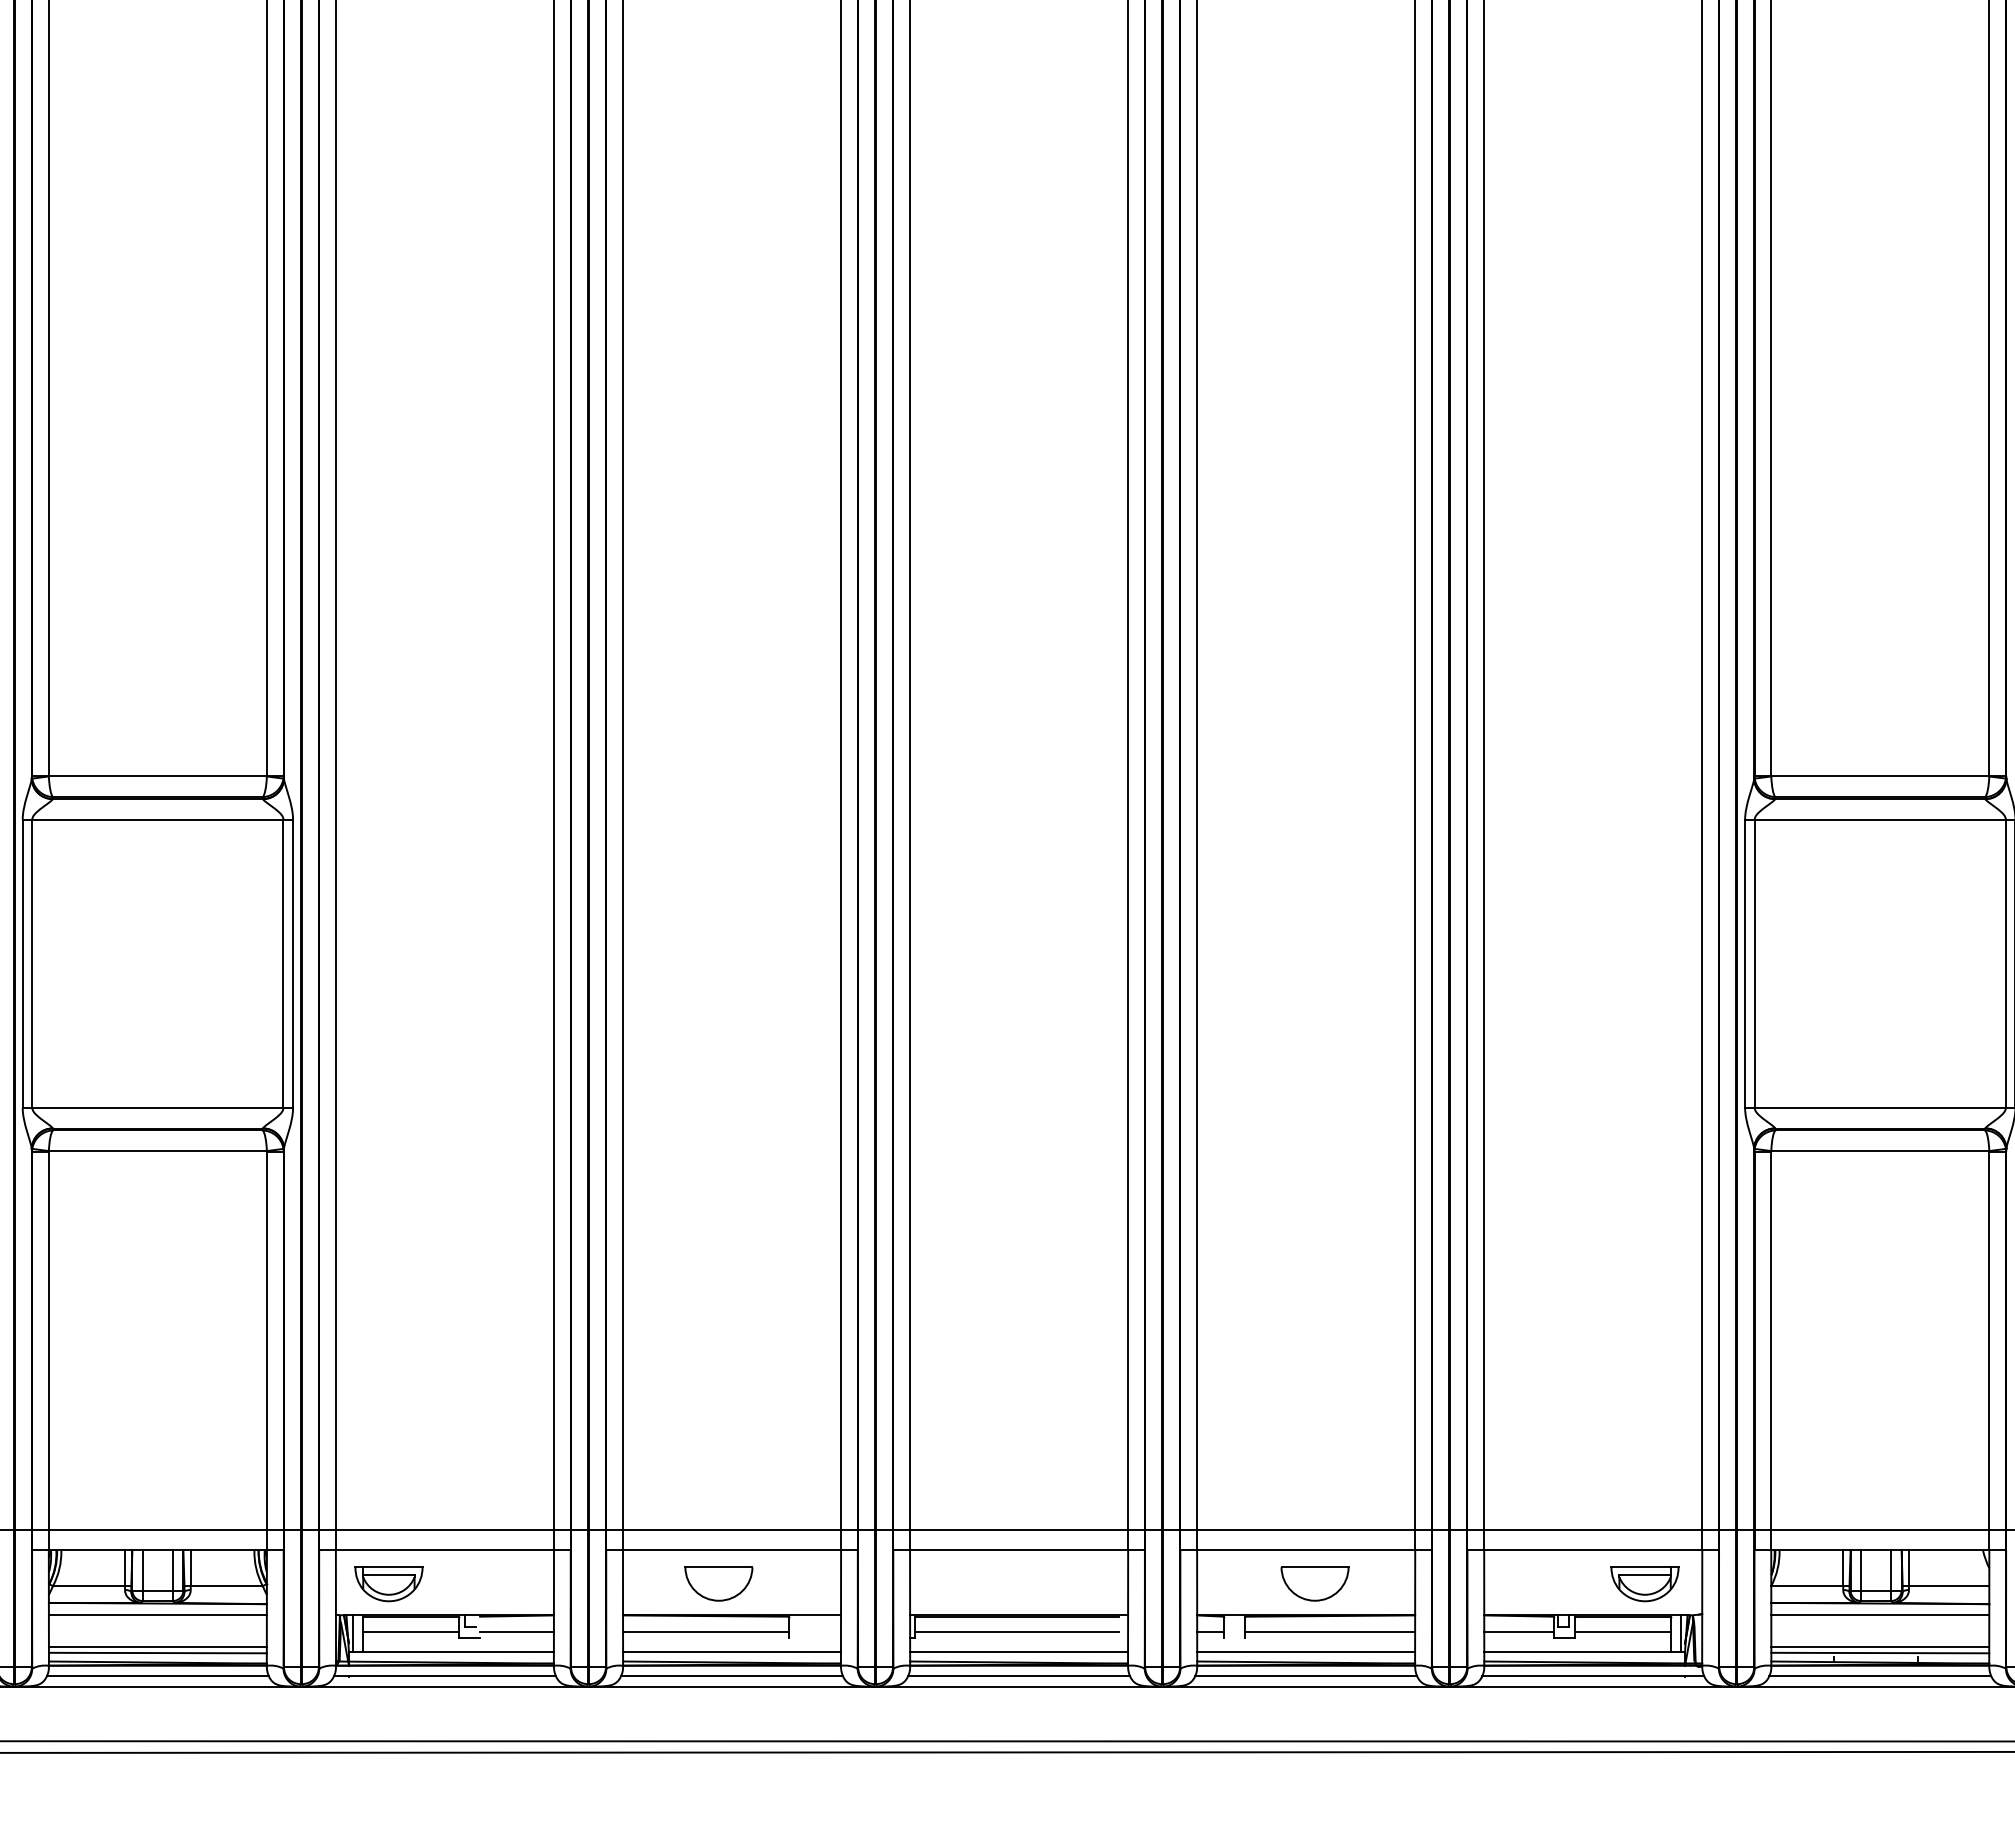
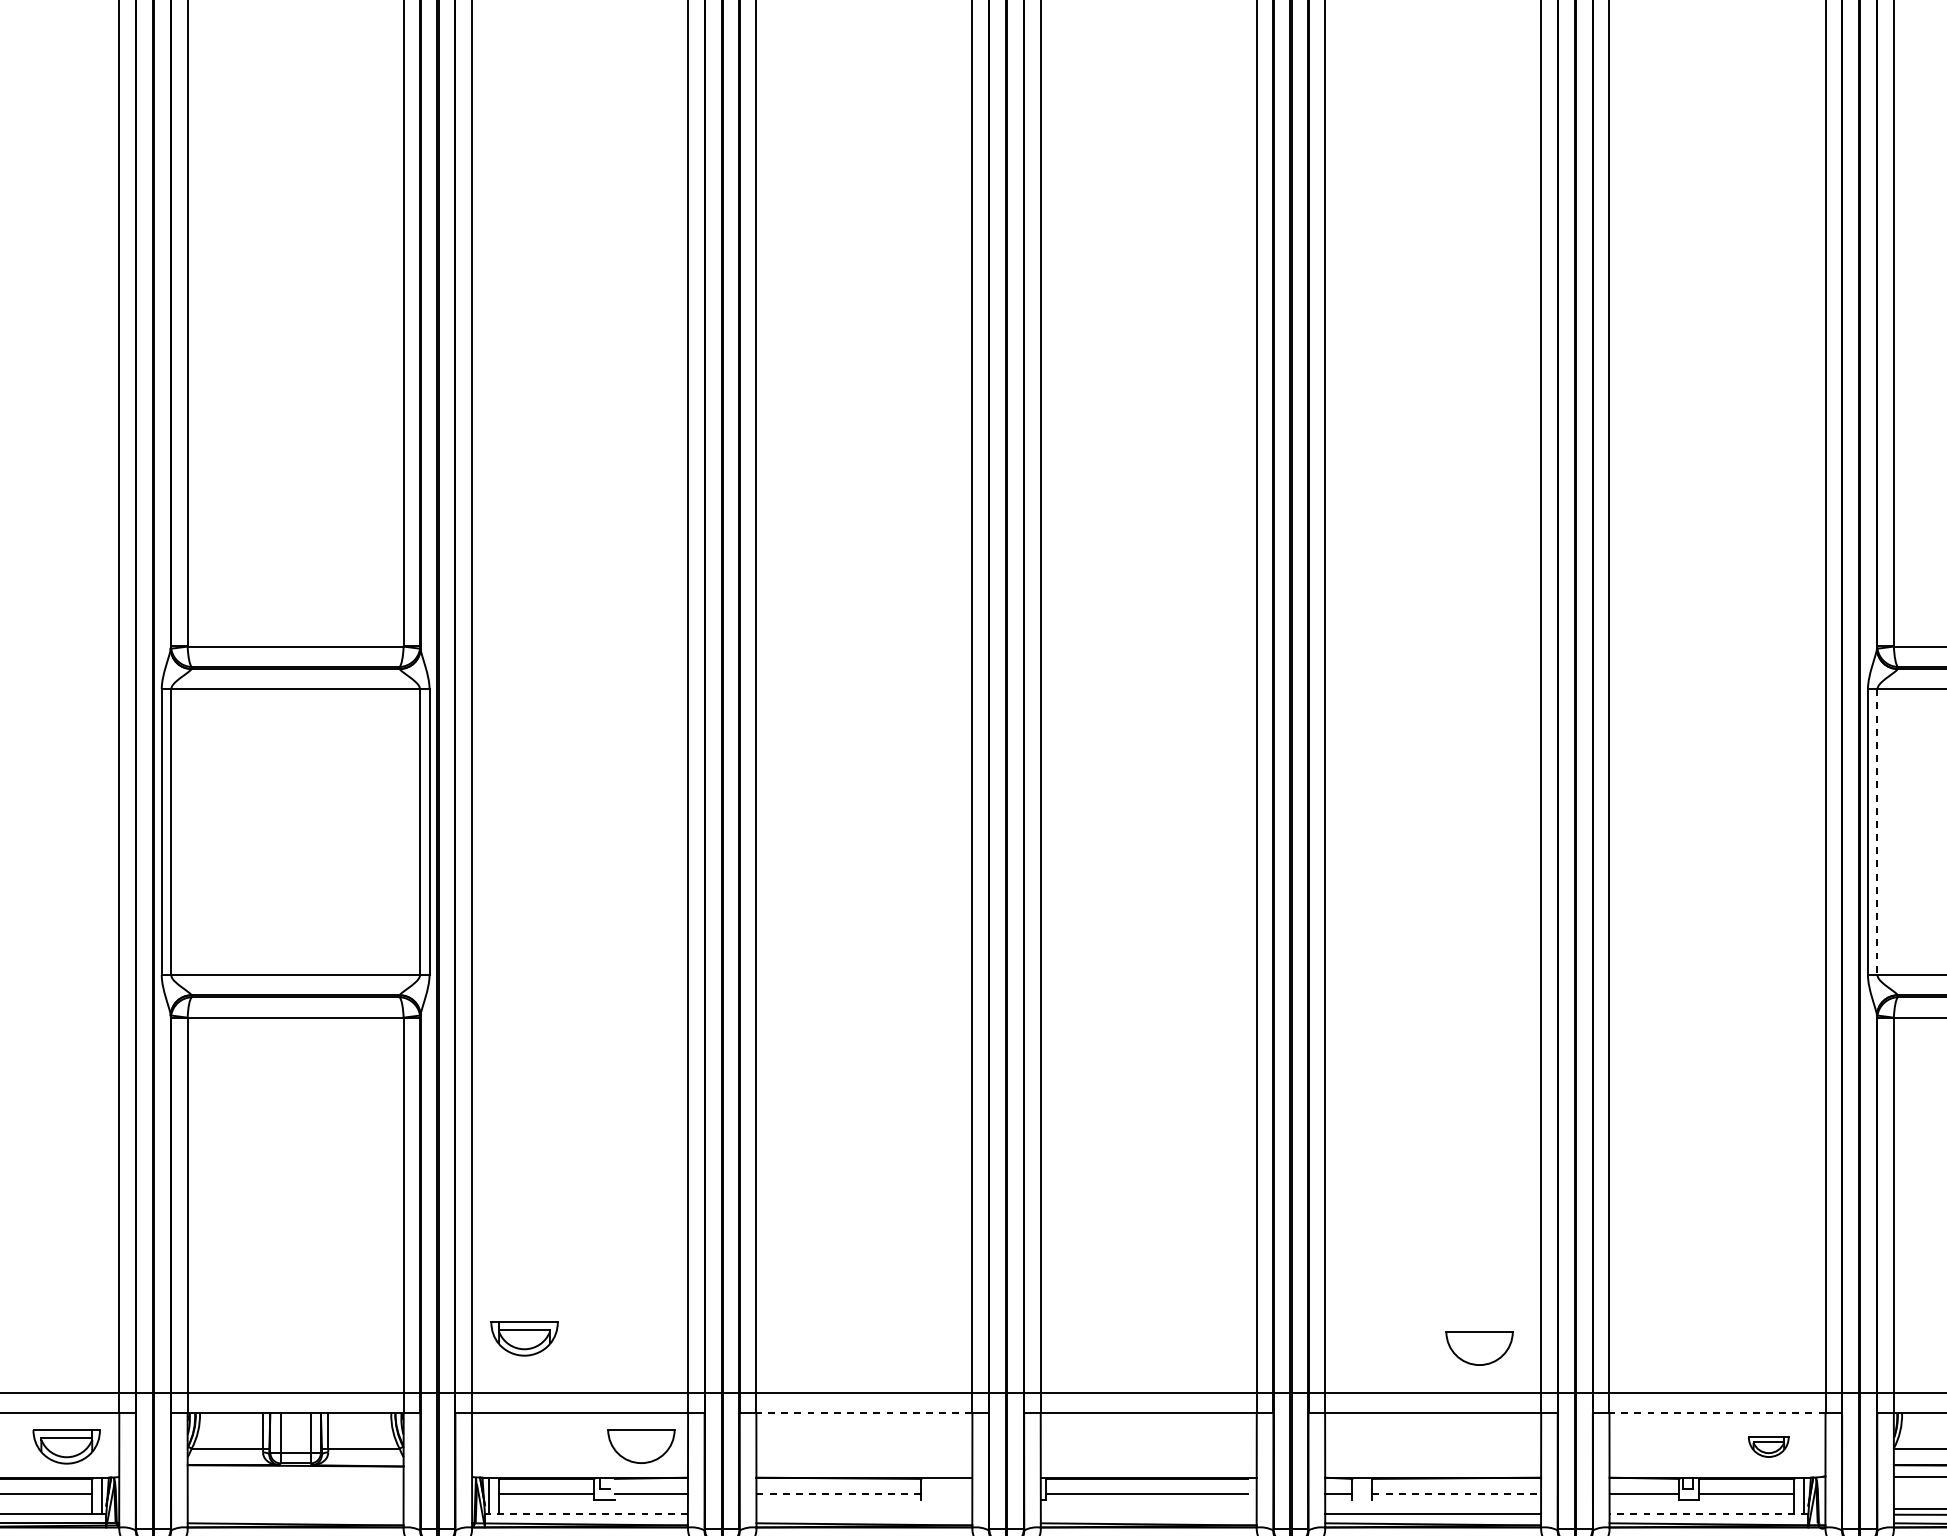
line: (1754, 964) -> (1877, 832), solid -> dashed
line: (731, 1550) -> (863, 1413), solid -> dashed
line: (1592, 1550) -> (1716, 1413), solid -> dashed
part: (718, 1583) -> (640, 1446), moved
part: (1314, 1583) -> (1479, 1347), moved
part: (388, 1584) -> (524, 1339), moved
part: (1644, 1584) -> (1768, 1447), size x0.6
line: (157, 1614) -> (295, 1476), removed
line: (706, 1632) -> (839, 1494), solid -> dashed
line: (1330, 1632) -> (1457, 1494), solid -> dashed
line: (157, 1646) -> (295, 1508), removed
line: (157, 1652) -> (295, 1514), removed
line: (450, 1652) -> (585, 1514), solid -> dashed
line: (731, 1652) -> (863, 1514), removed
line: (1019, 1652) -> (1149, 1514), removed
line: (1584, 1652) -> (1708, 1514), solid -> dashed

